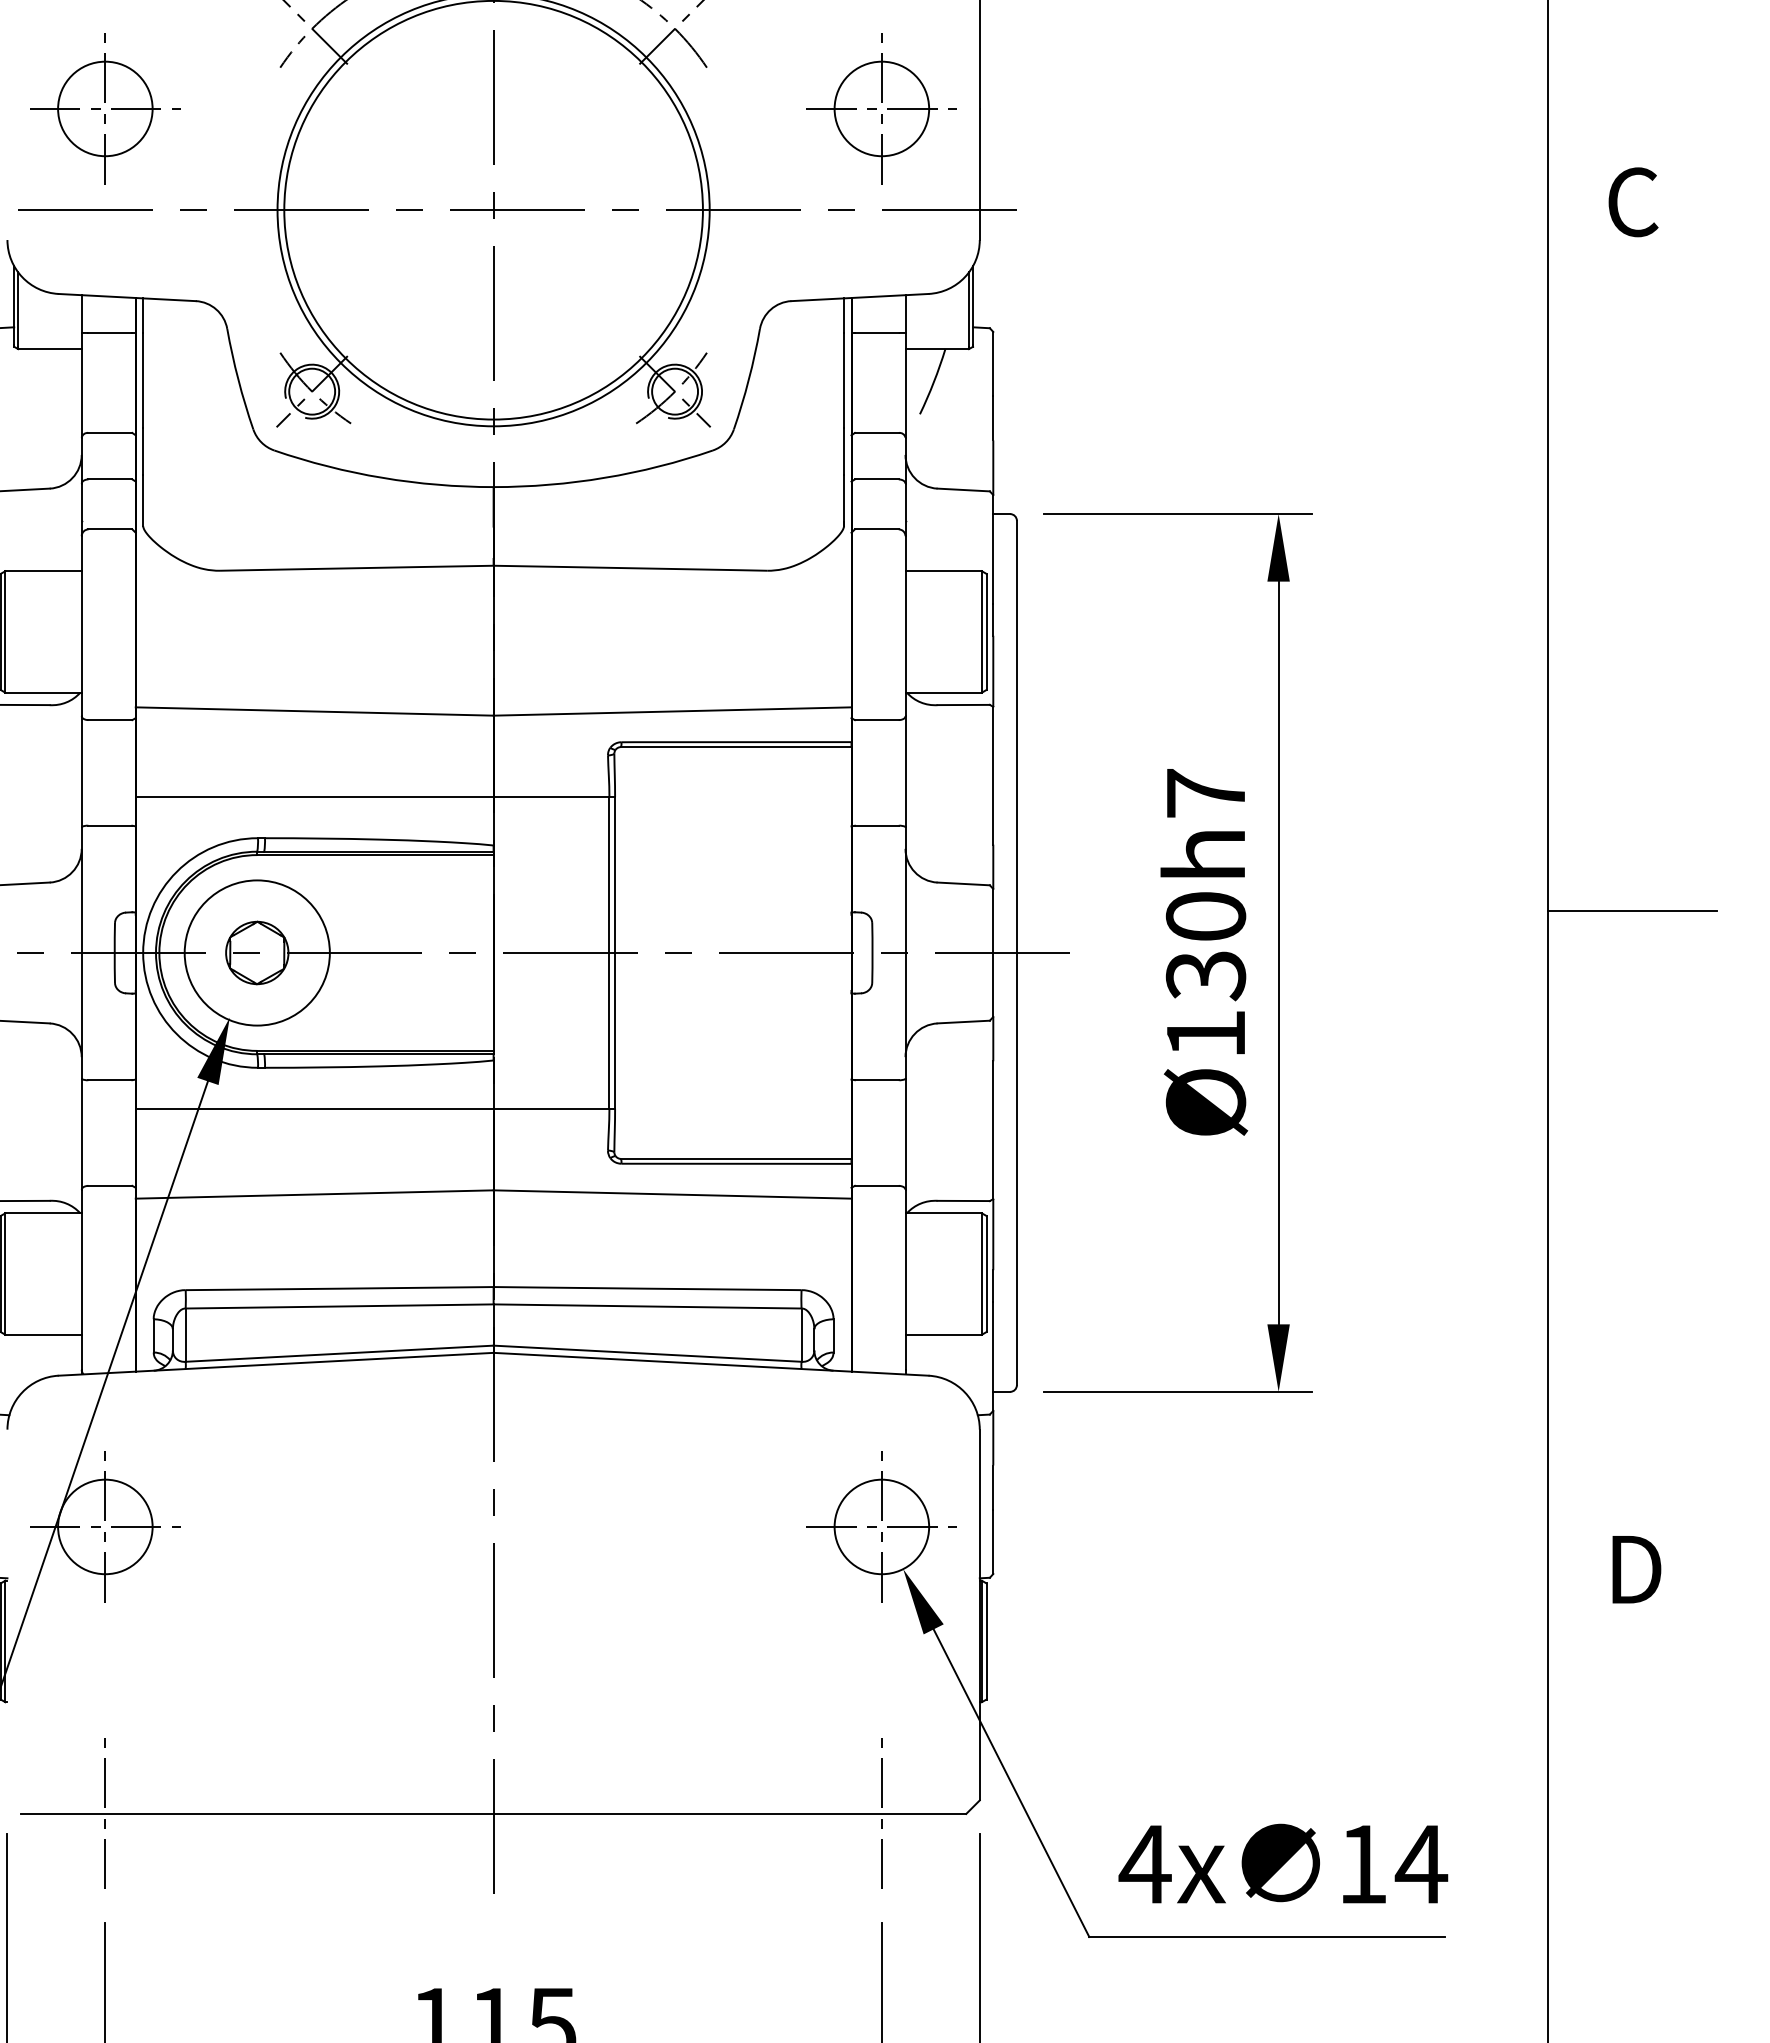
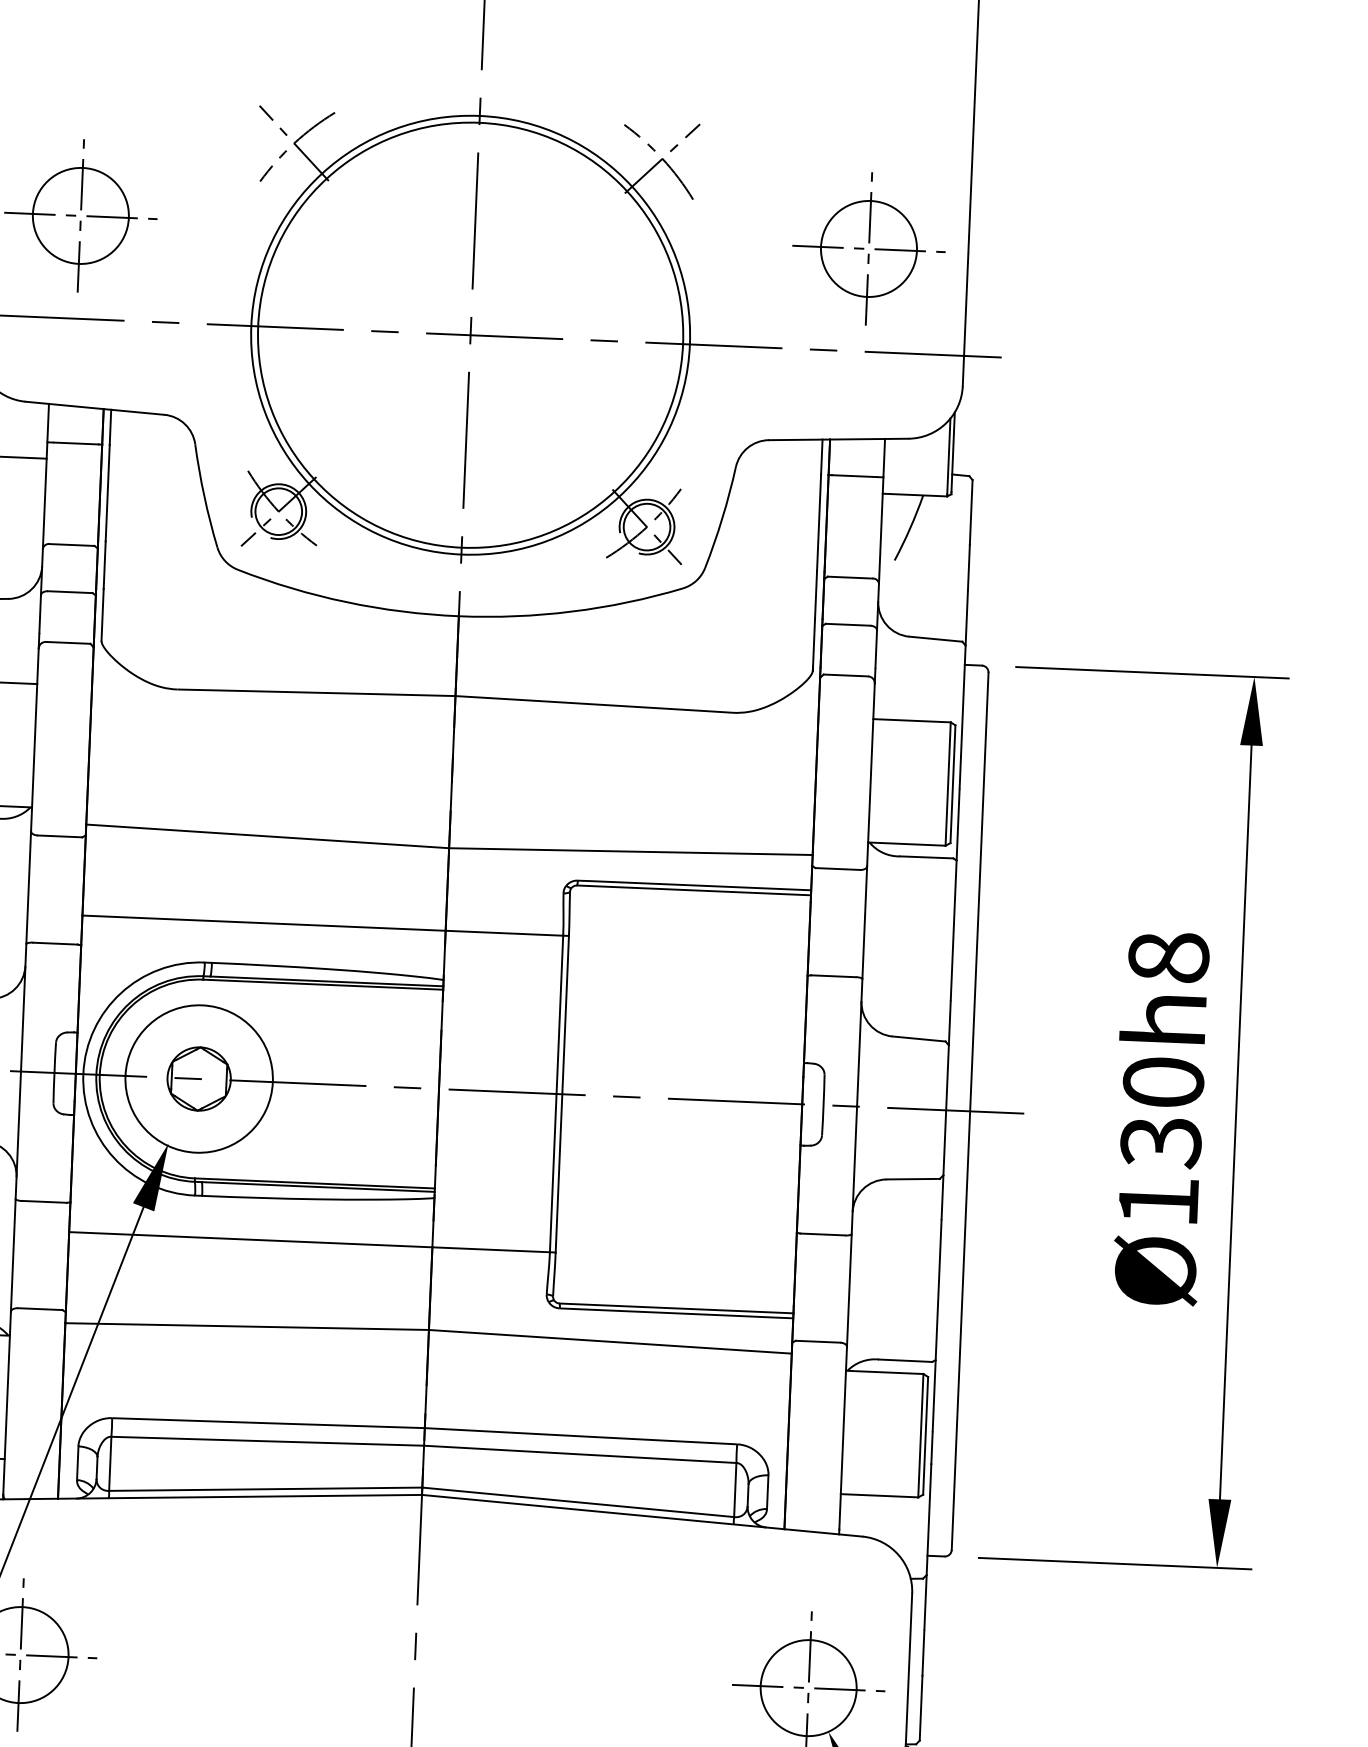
text: (1206, 792) -> (1169, 956), Ø130h7 -> Ø130h8

